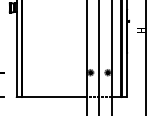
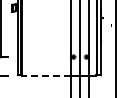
line: (53, 97) -> (45, 75), solid -> dashed

